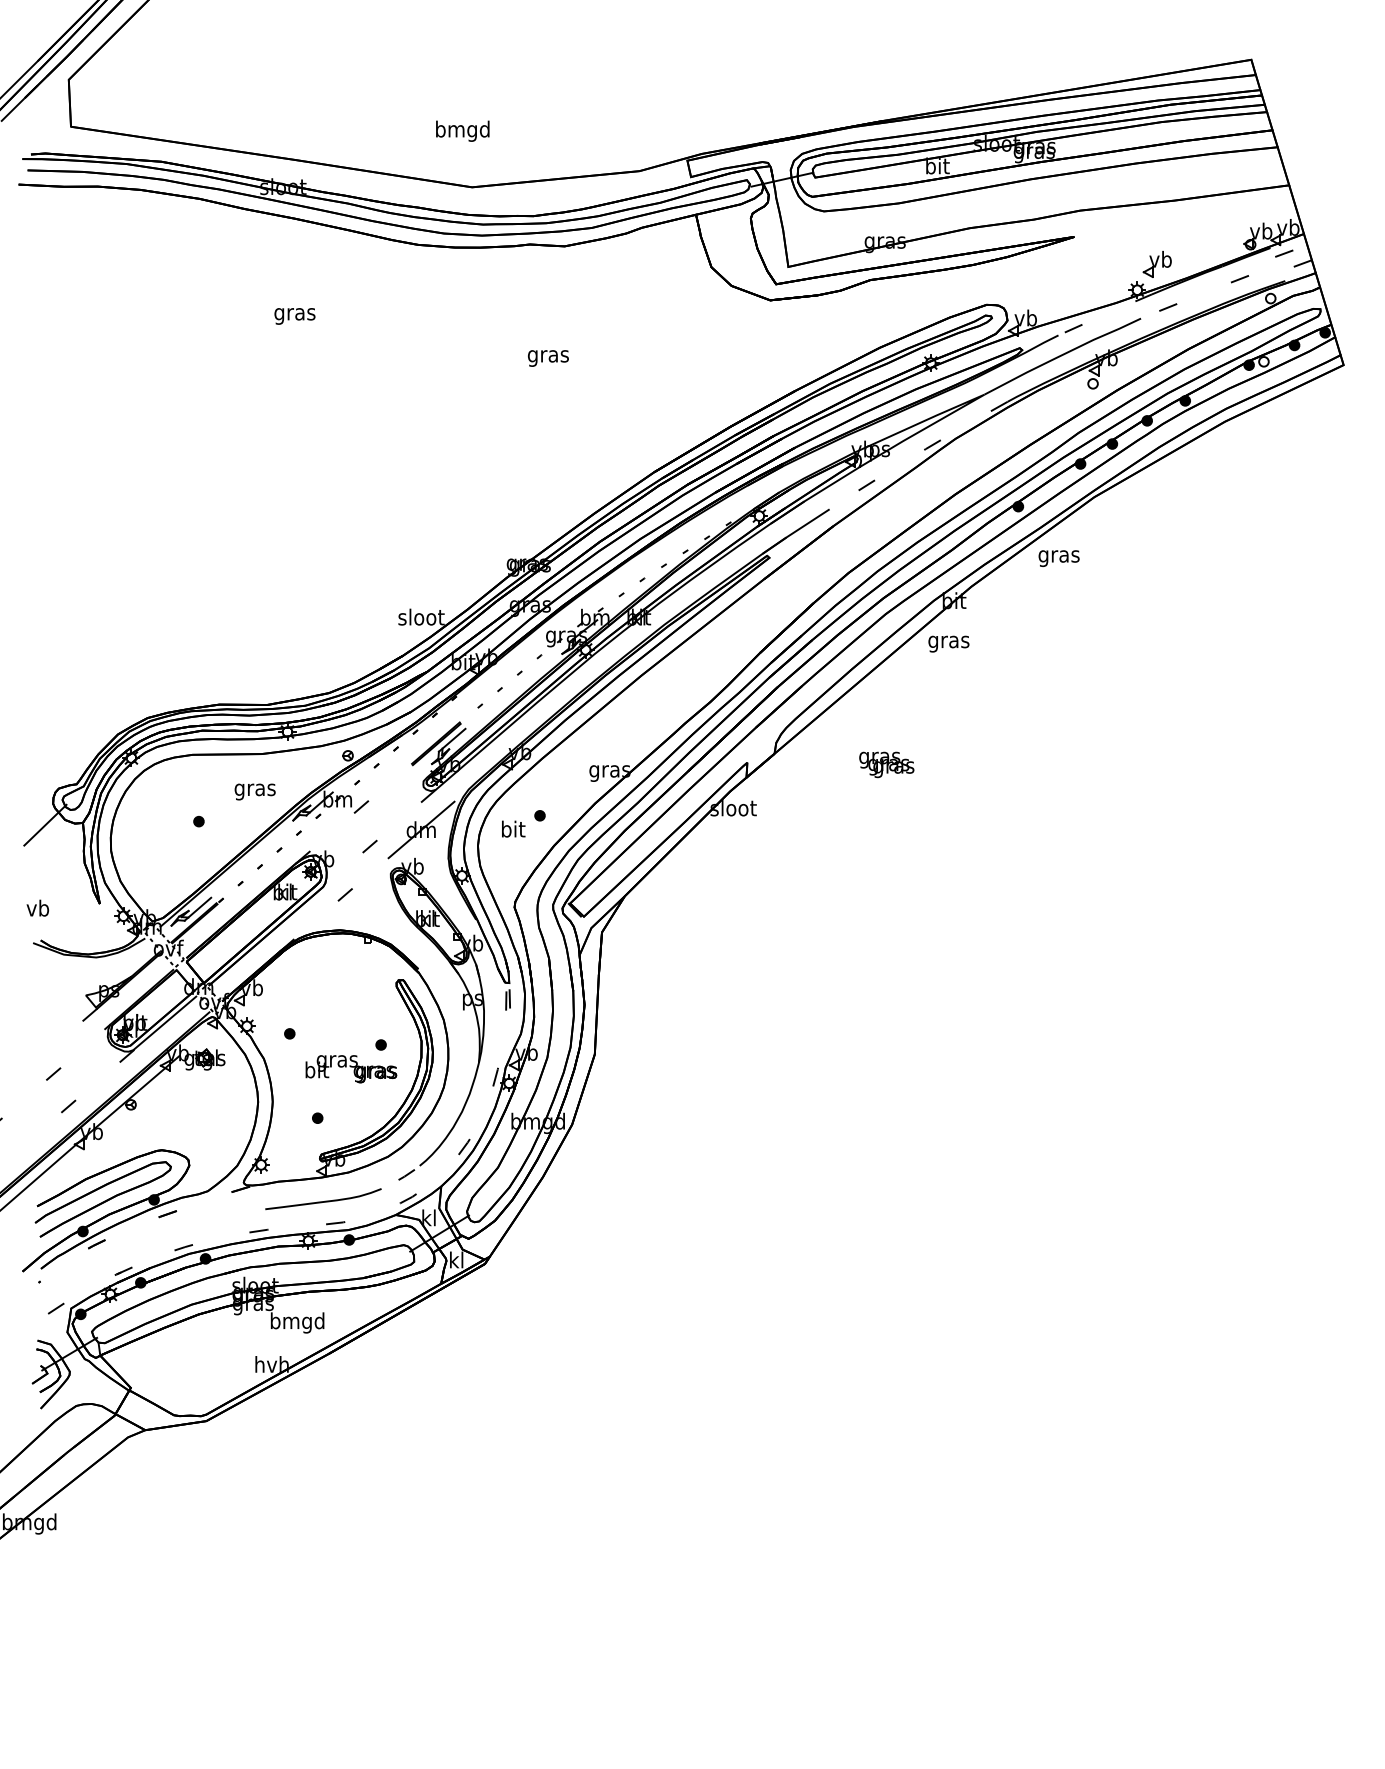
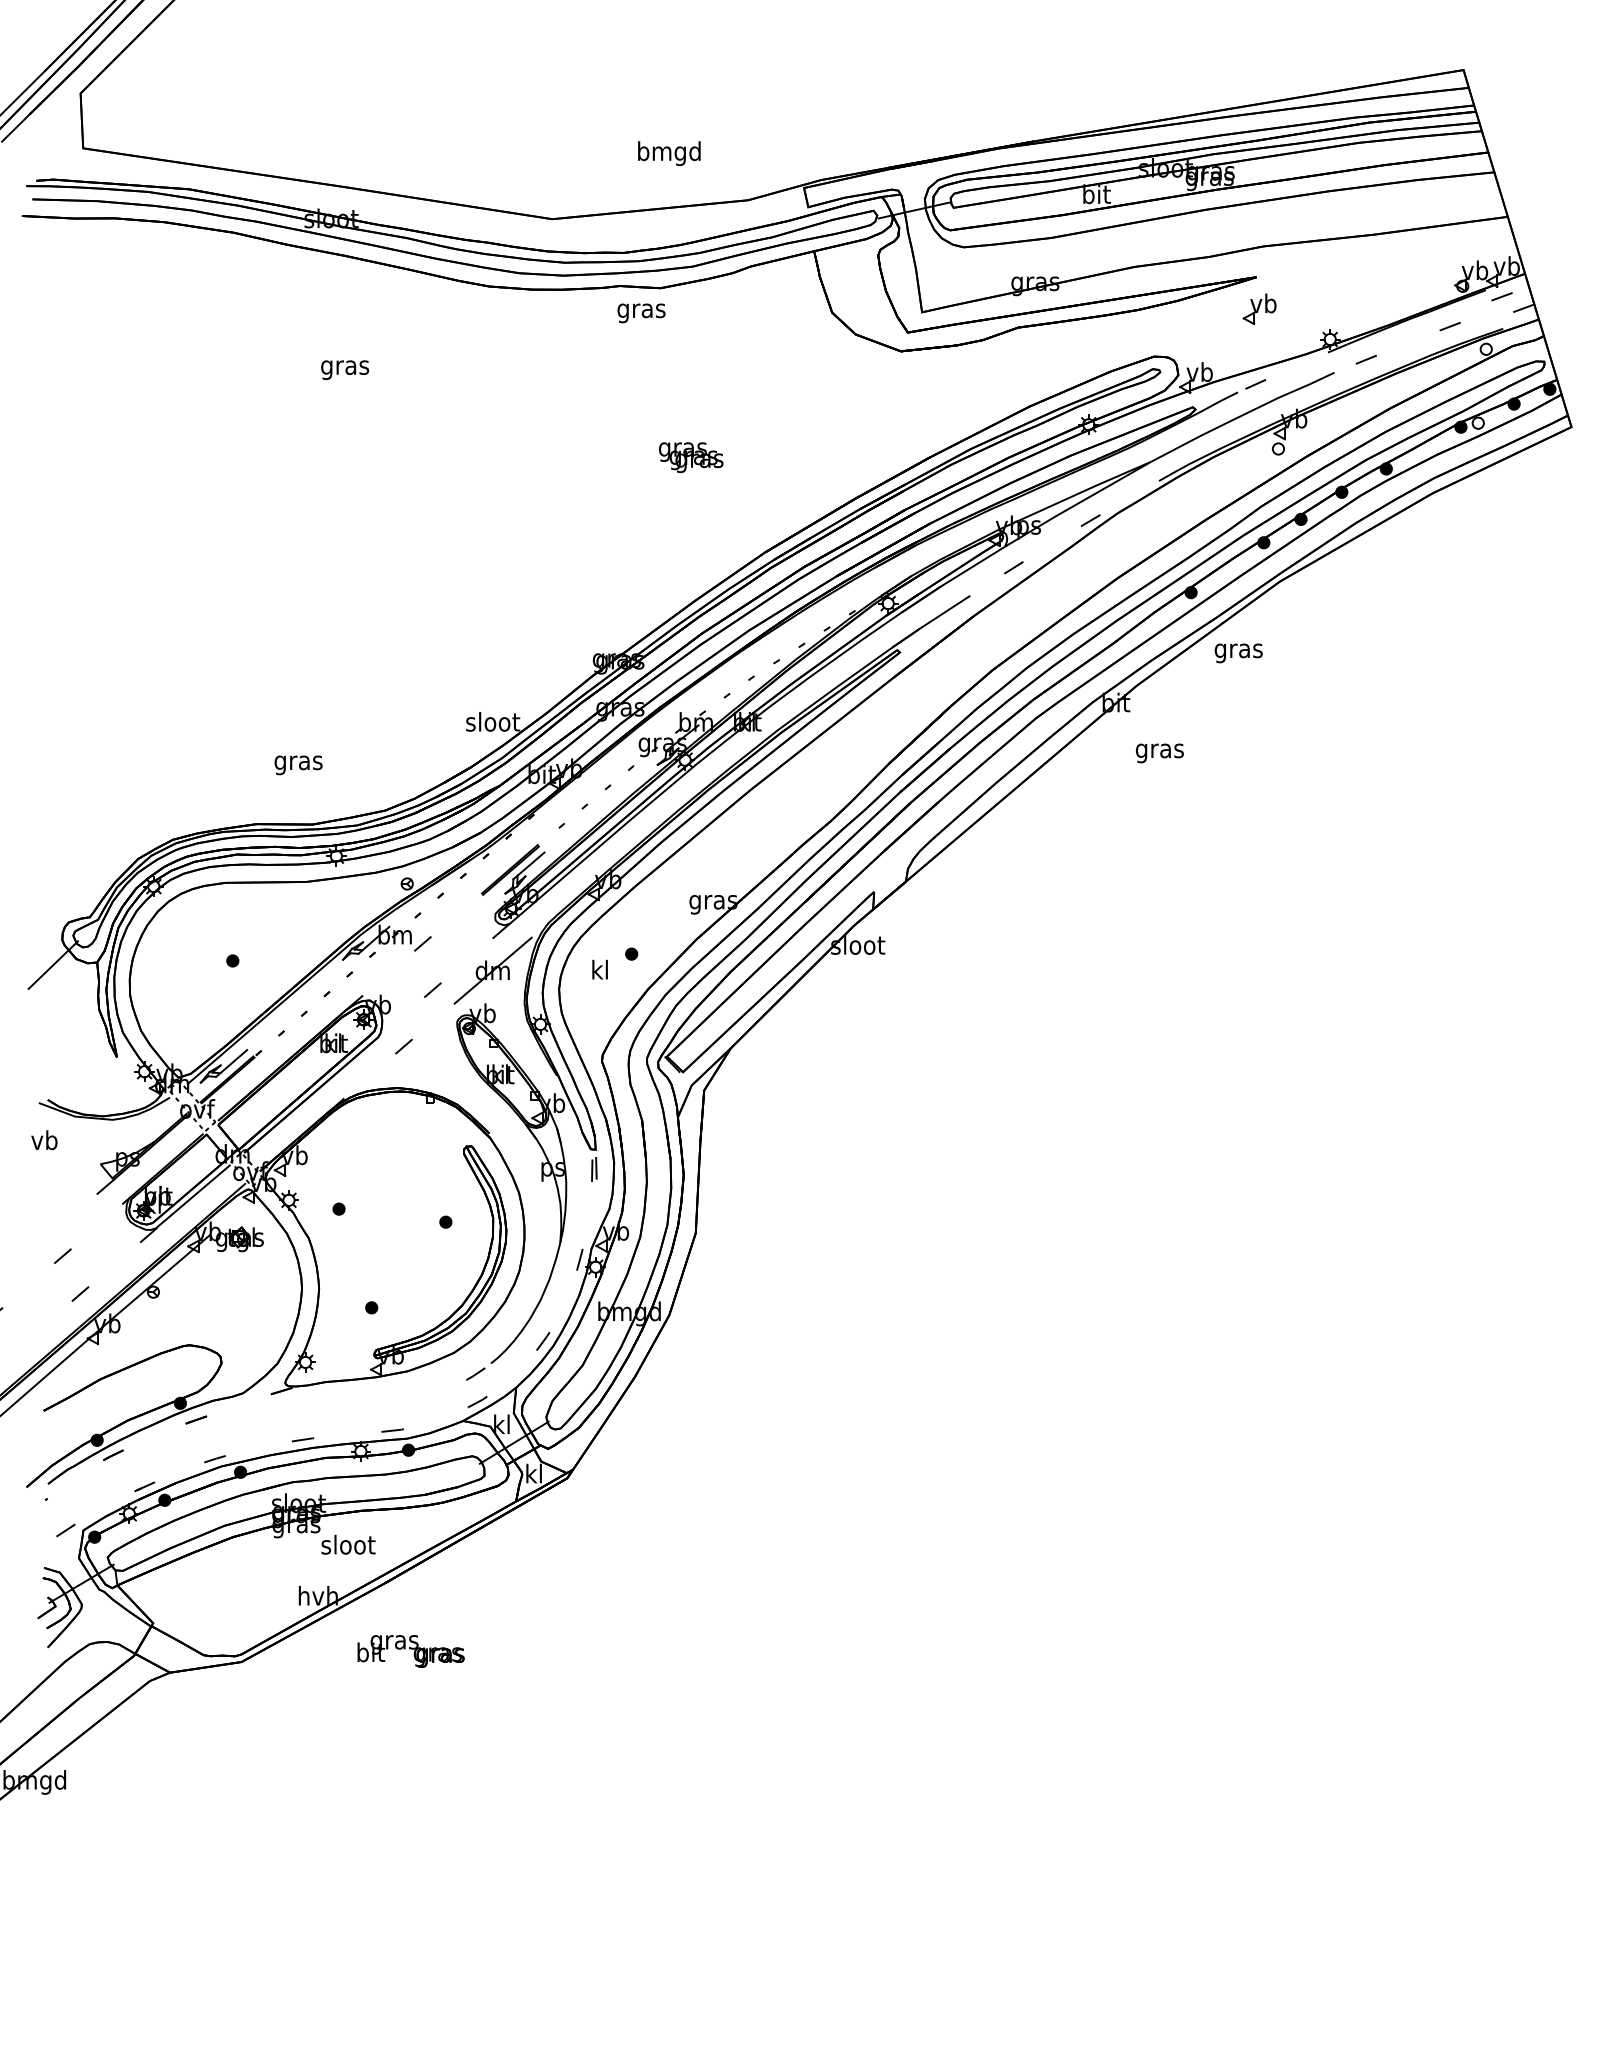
text: (462, 131) -> (669, 153), moved
part: (1157, 264) -> (1259, 309), moved
text: (548, 358) -> (641, 313), moved
text: (948, 644) -> (1159, 753), moved
text: (887, 764) -> (691, 457), moved
text: (255, 792) -> (298, 765), moved
text: (513, 828) -> (600, 969), bit -> kl
text: (37, 908) -> (44, 1140), moved
text: (350, 1069) -> (410, 1651), moved
part: (103, 1199) -> (121, 1402), removed
curve: (323, 1200) -> (378, 1404), removed
text: (297, 1322) -> (348, 1546), bmgd -> sloot

